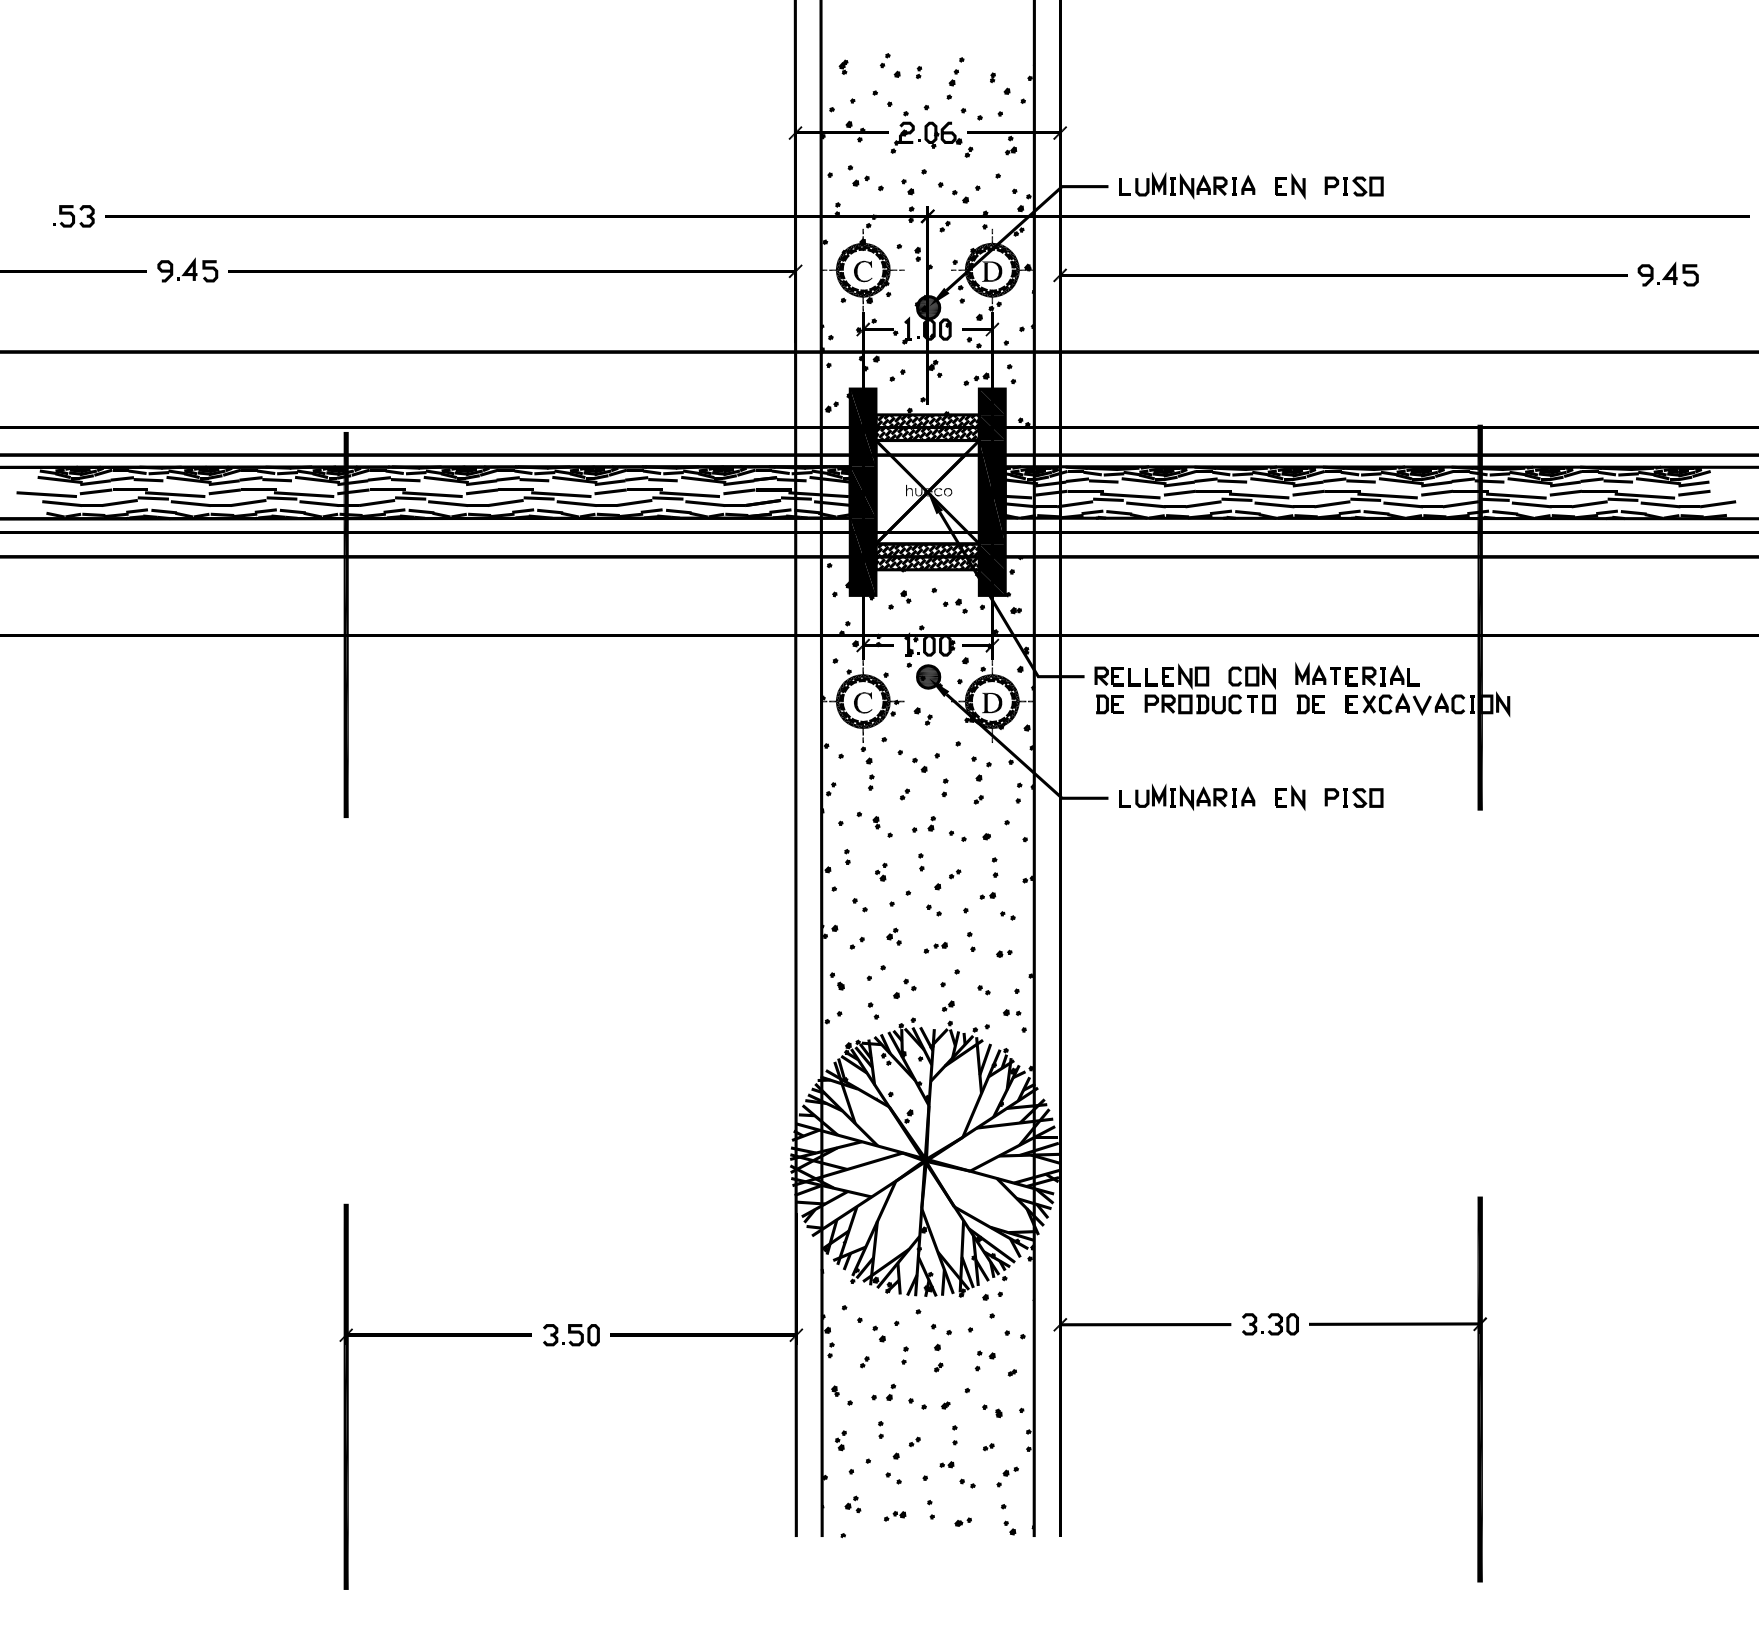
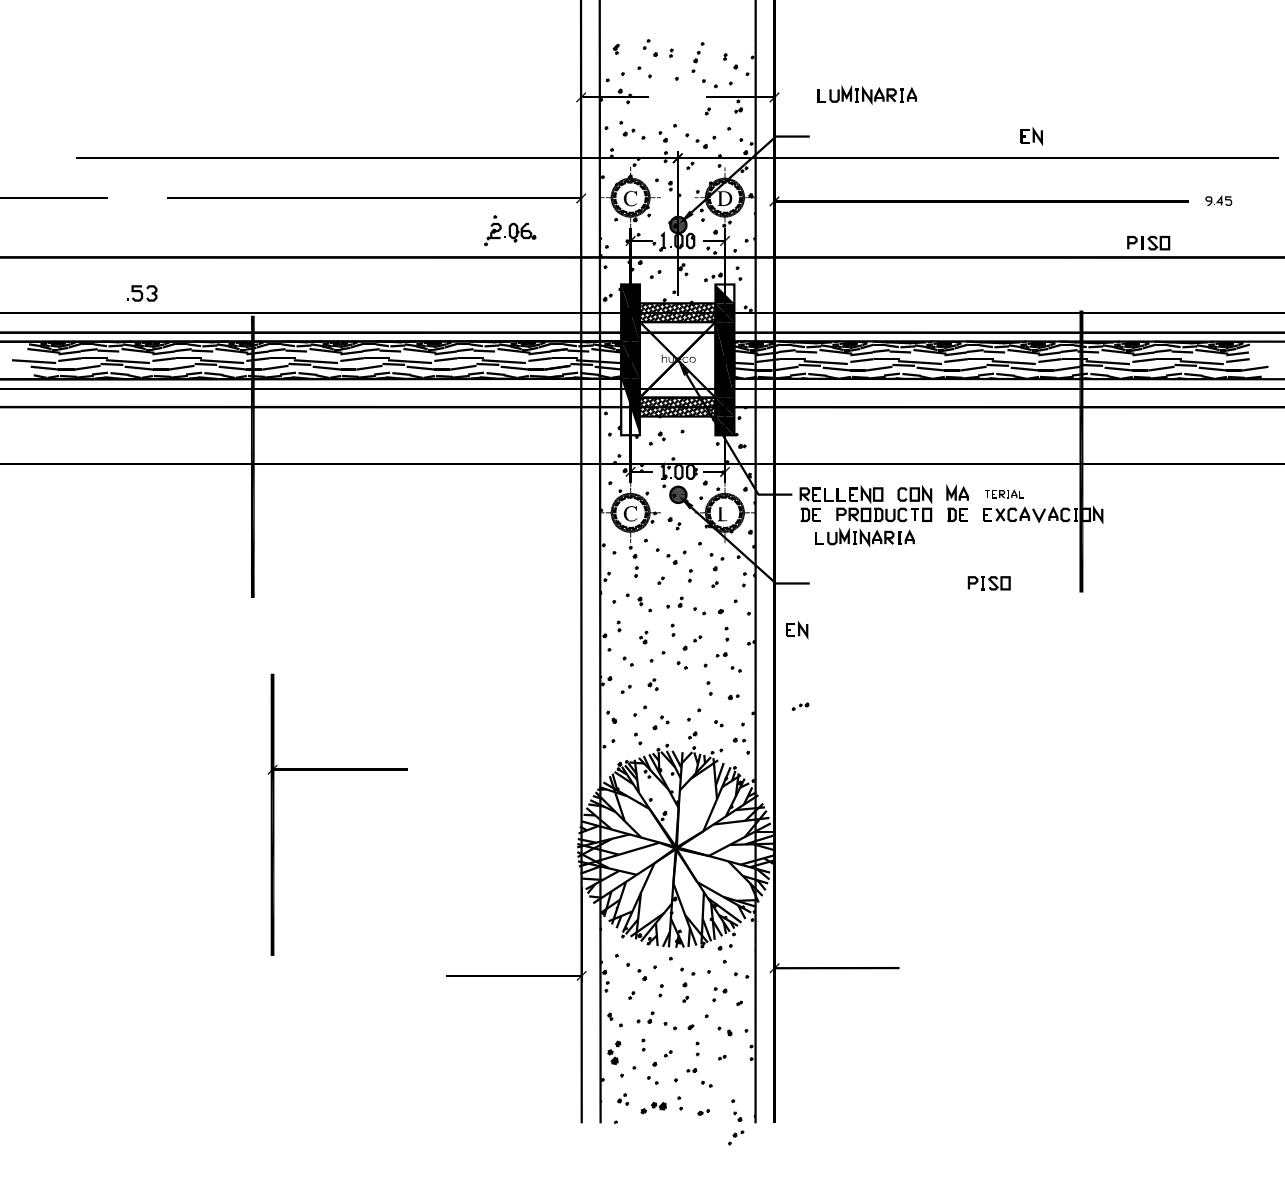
part: (926, 132) -> (510, 230), moved
part: (1187, 185) -> (867, 94), moved
part: (1290, 186) -> (1031, 136), moved
part: (1353, 186) -> (1148, 243), moved
part: (73, 216) -> (141, 293), moved
part: (187, 269) -> (136, 197), removed
part: (1667, 274) -> (1218, 200), size x0.6
fill: (992, 402) -> (725, 294), removed
fill: (862, 556) -> (630, 406), removed
part: (954, 605) -> (697, 442), removed
part: (1374, 675) -> (1004, 493), size x0.6
fill: (991, 701) -> (724, 512), removed
part: (1187, 796) -> (865, 536), moved
part: (1290, 797) -> (797, 629), moved
part: (935, 947) -> (800, 706), moved
part: (1270, 1324) -> (928, 968), removed
part: (1398, 1325) -> (1021, 968), removed
part: (571, 1335) -> (417, 976), removed
part: (435, 1336) -> (337, 770), moved
part: (840, 1440) -> (614, 1052), size x1.6
part: (1007, 1476) -> (736, 1137), moved
part: (895, 1516) -> (654, 1108), size x1.6

